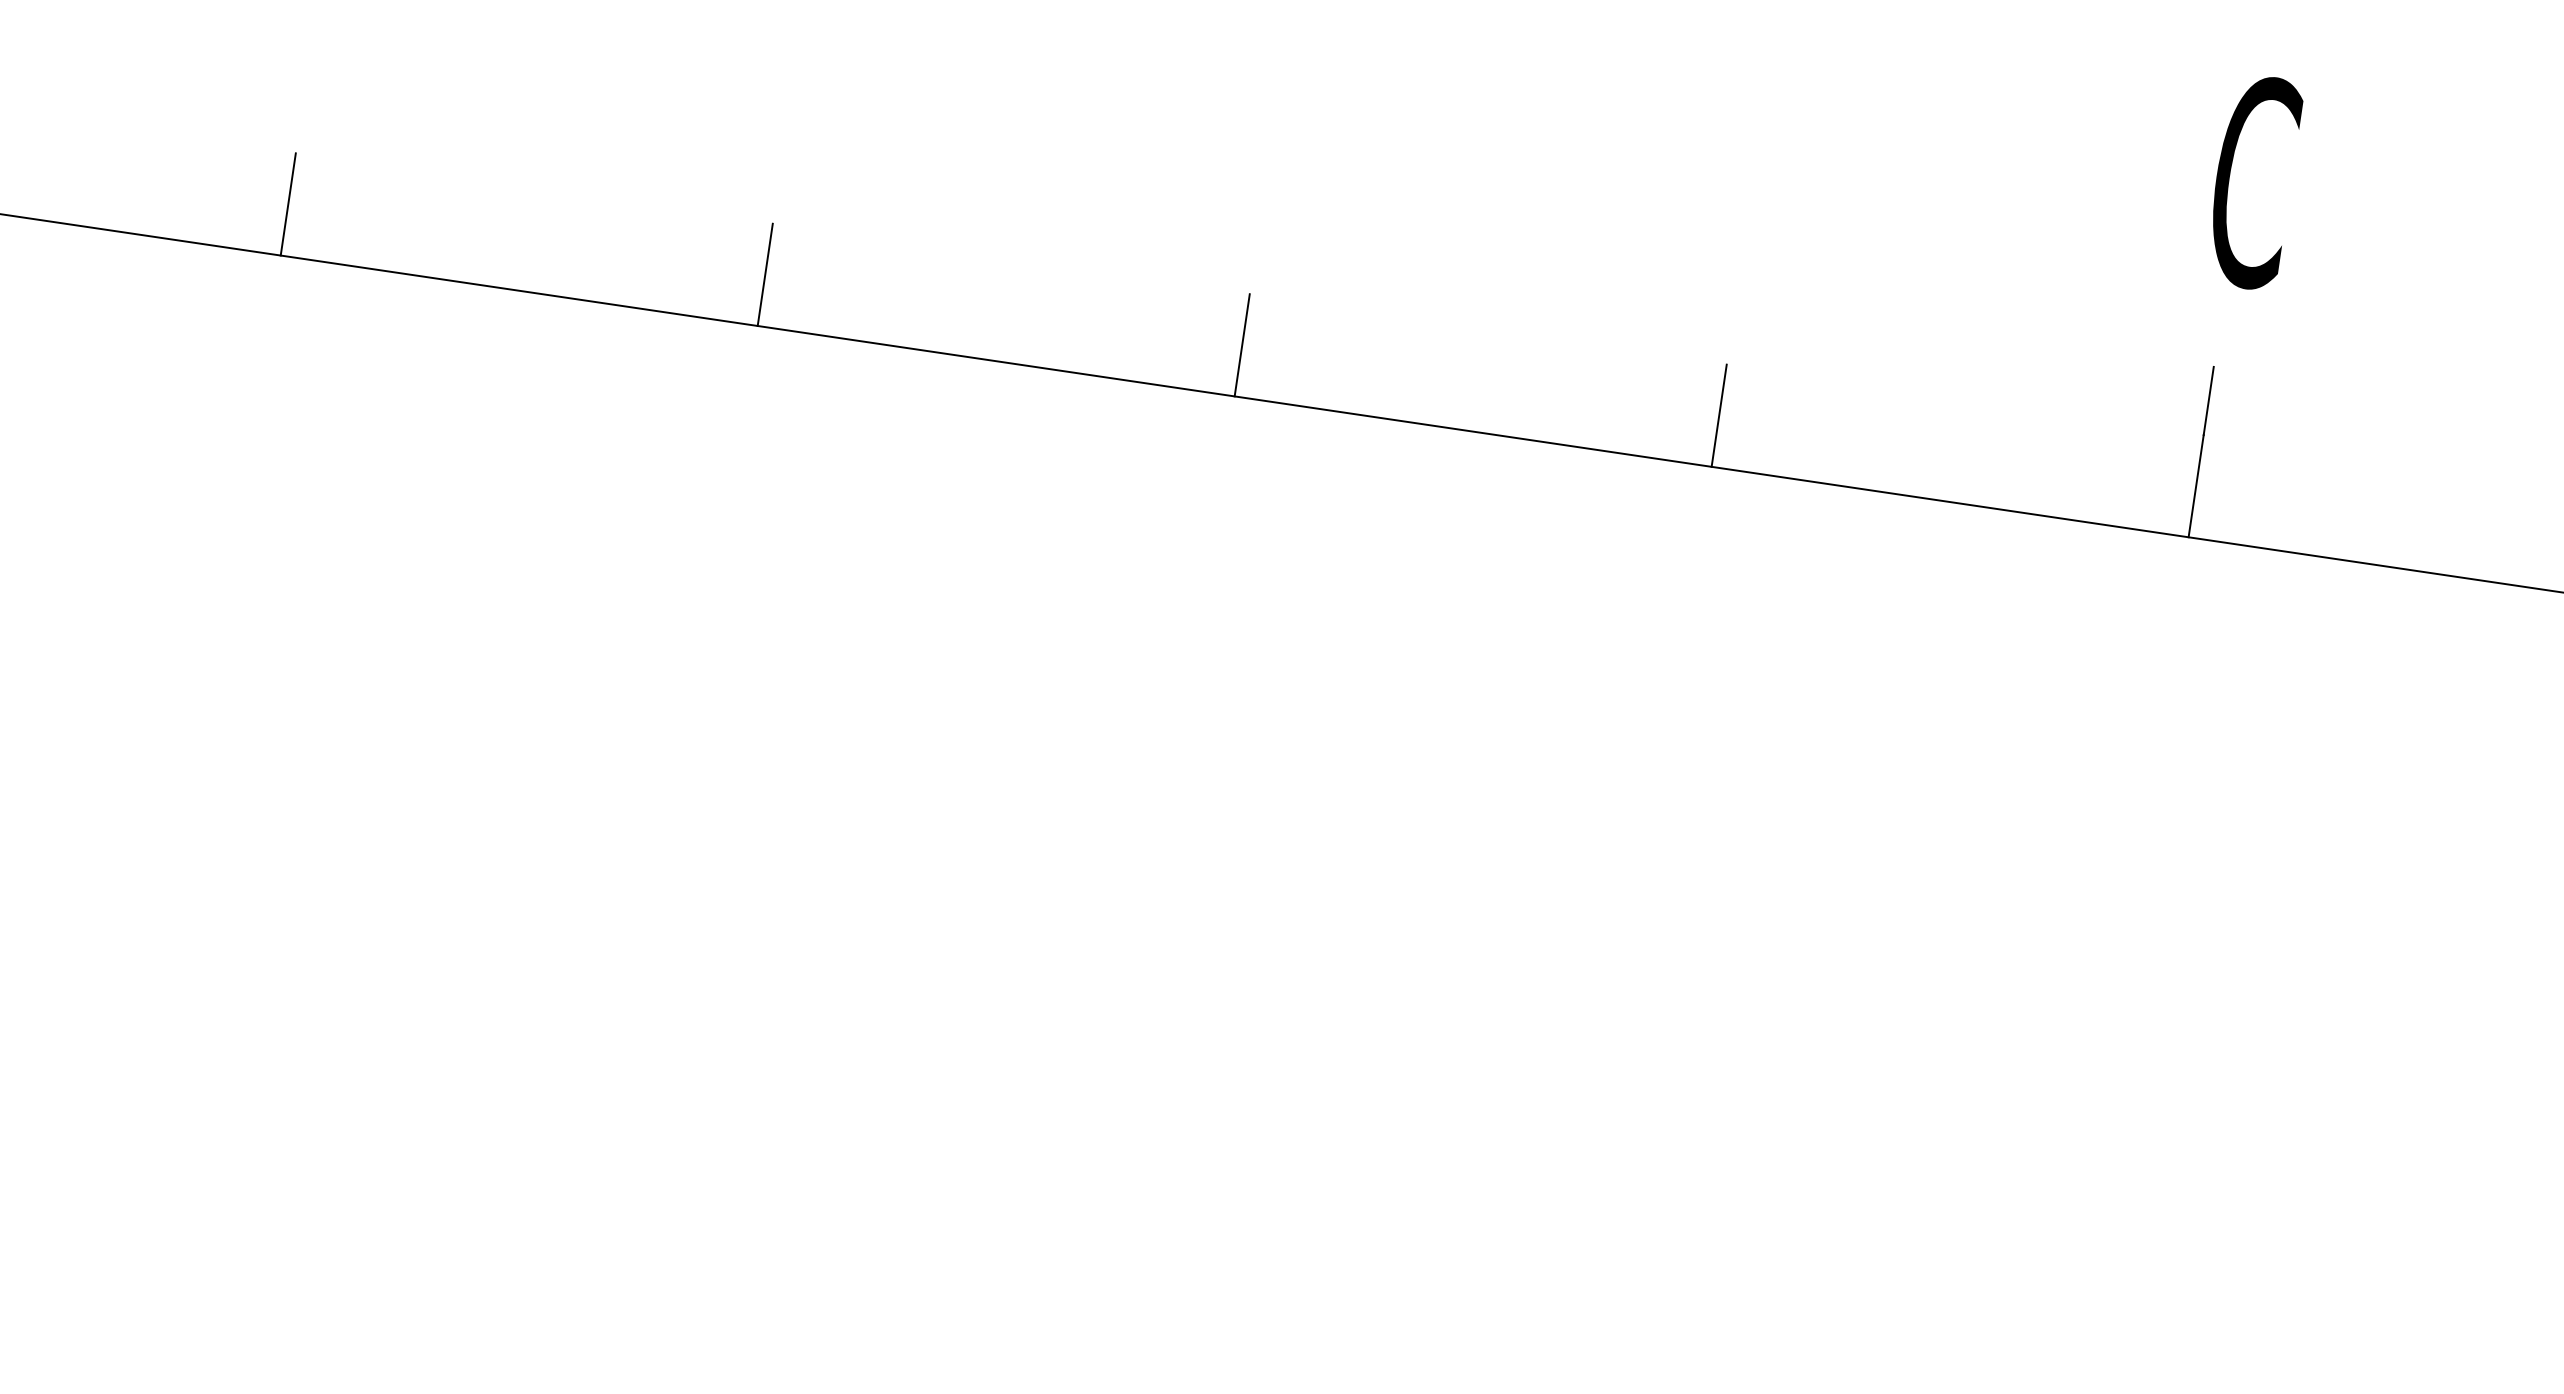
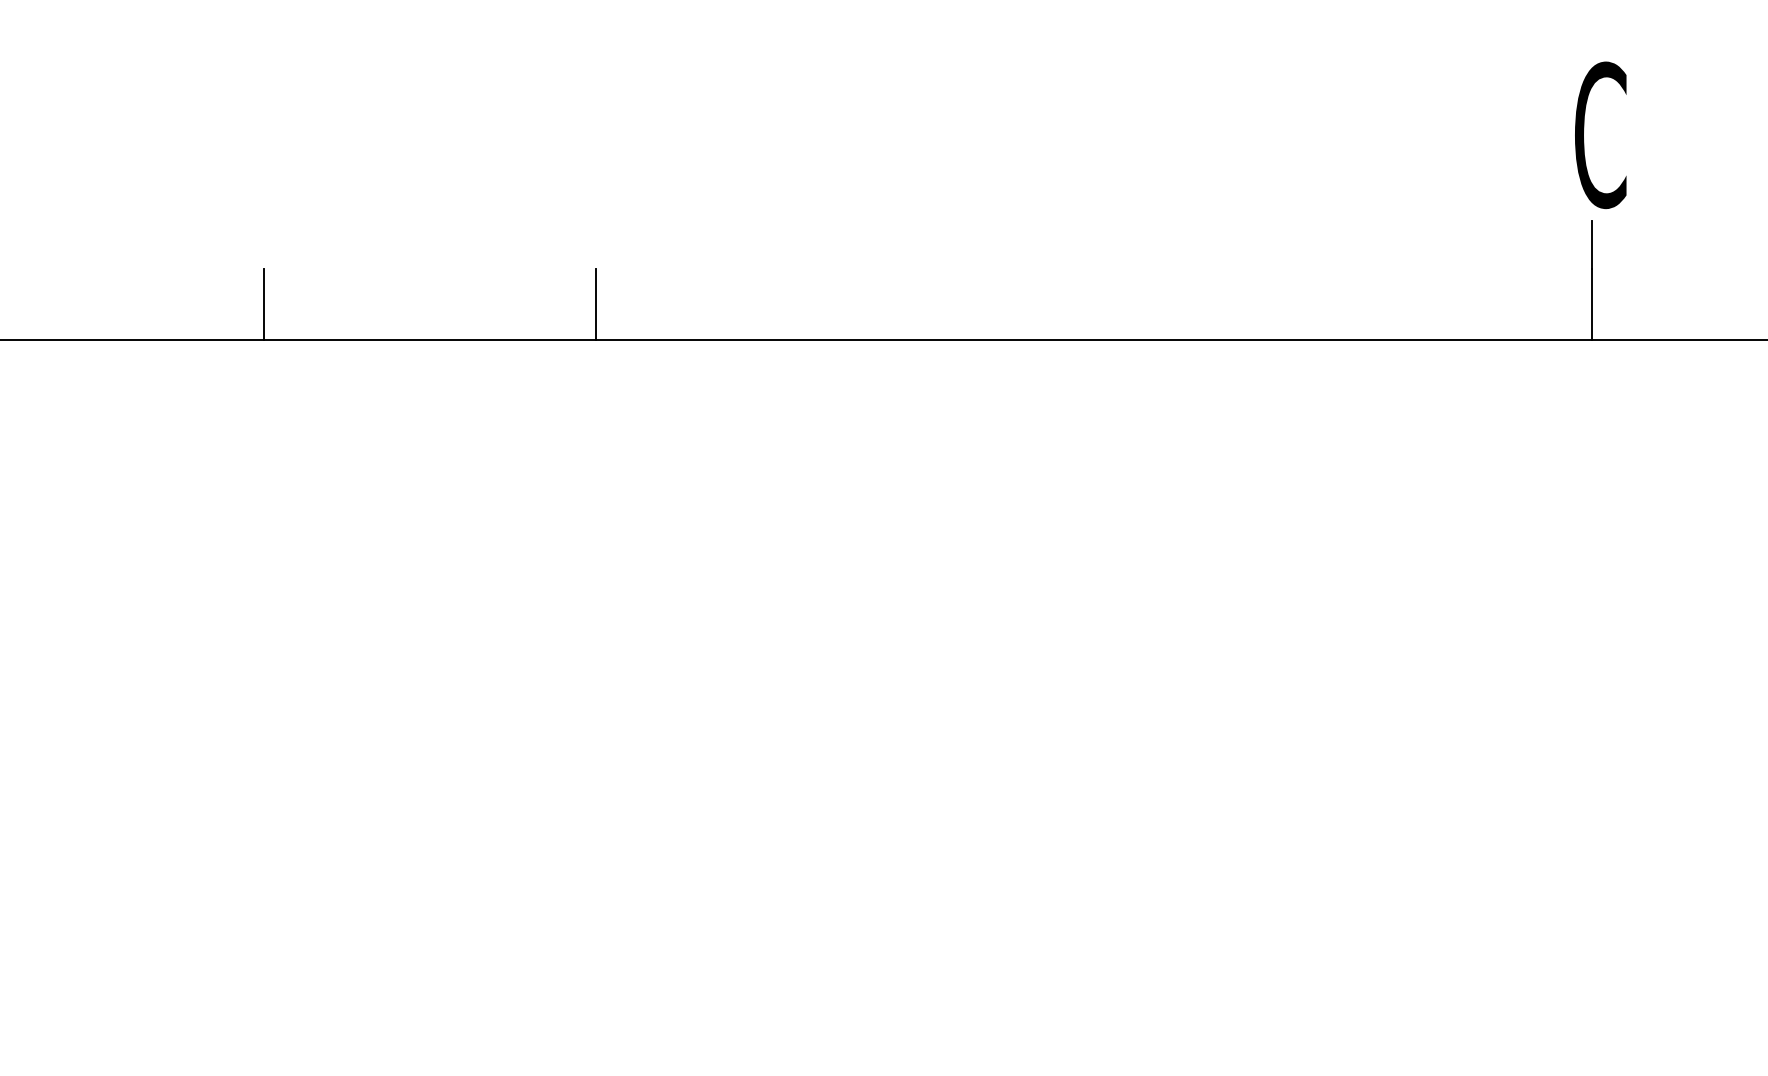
text: (2253, 182) -> (1600, 135), moved
line: (1242, 344) -> (928, 303), removed
line: (1719, 414) -> (1260, 303), removed

